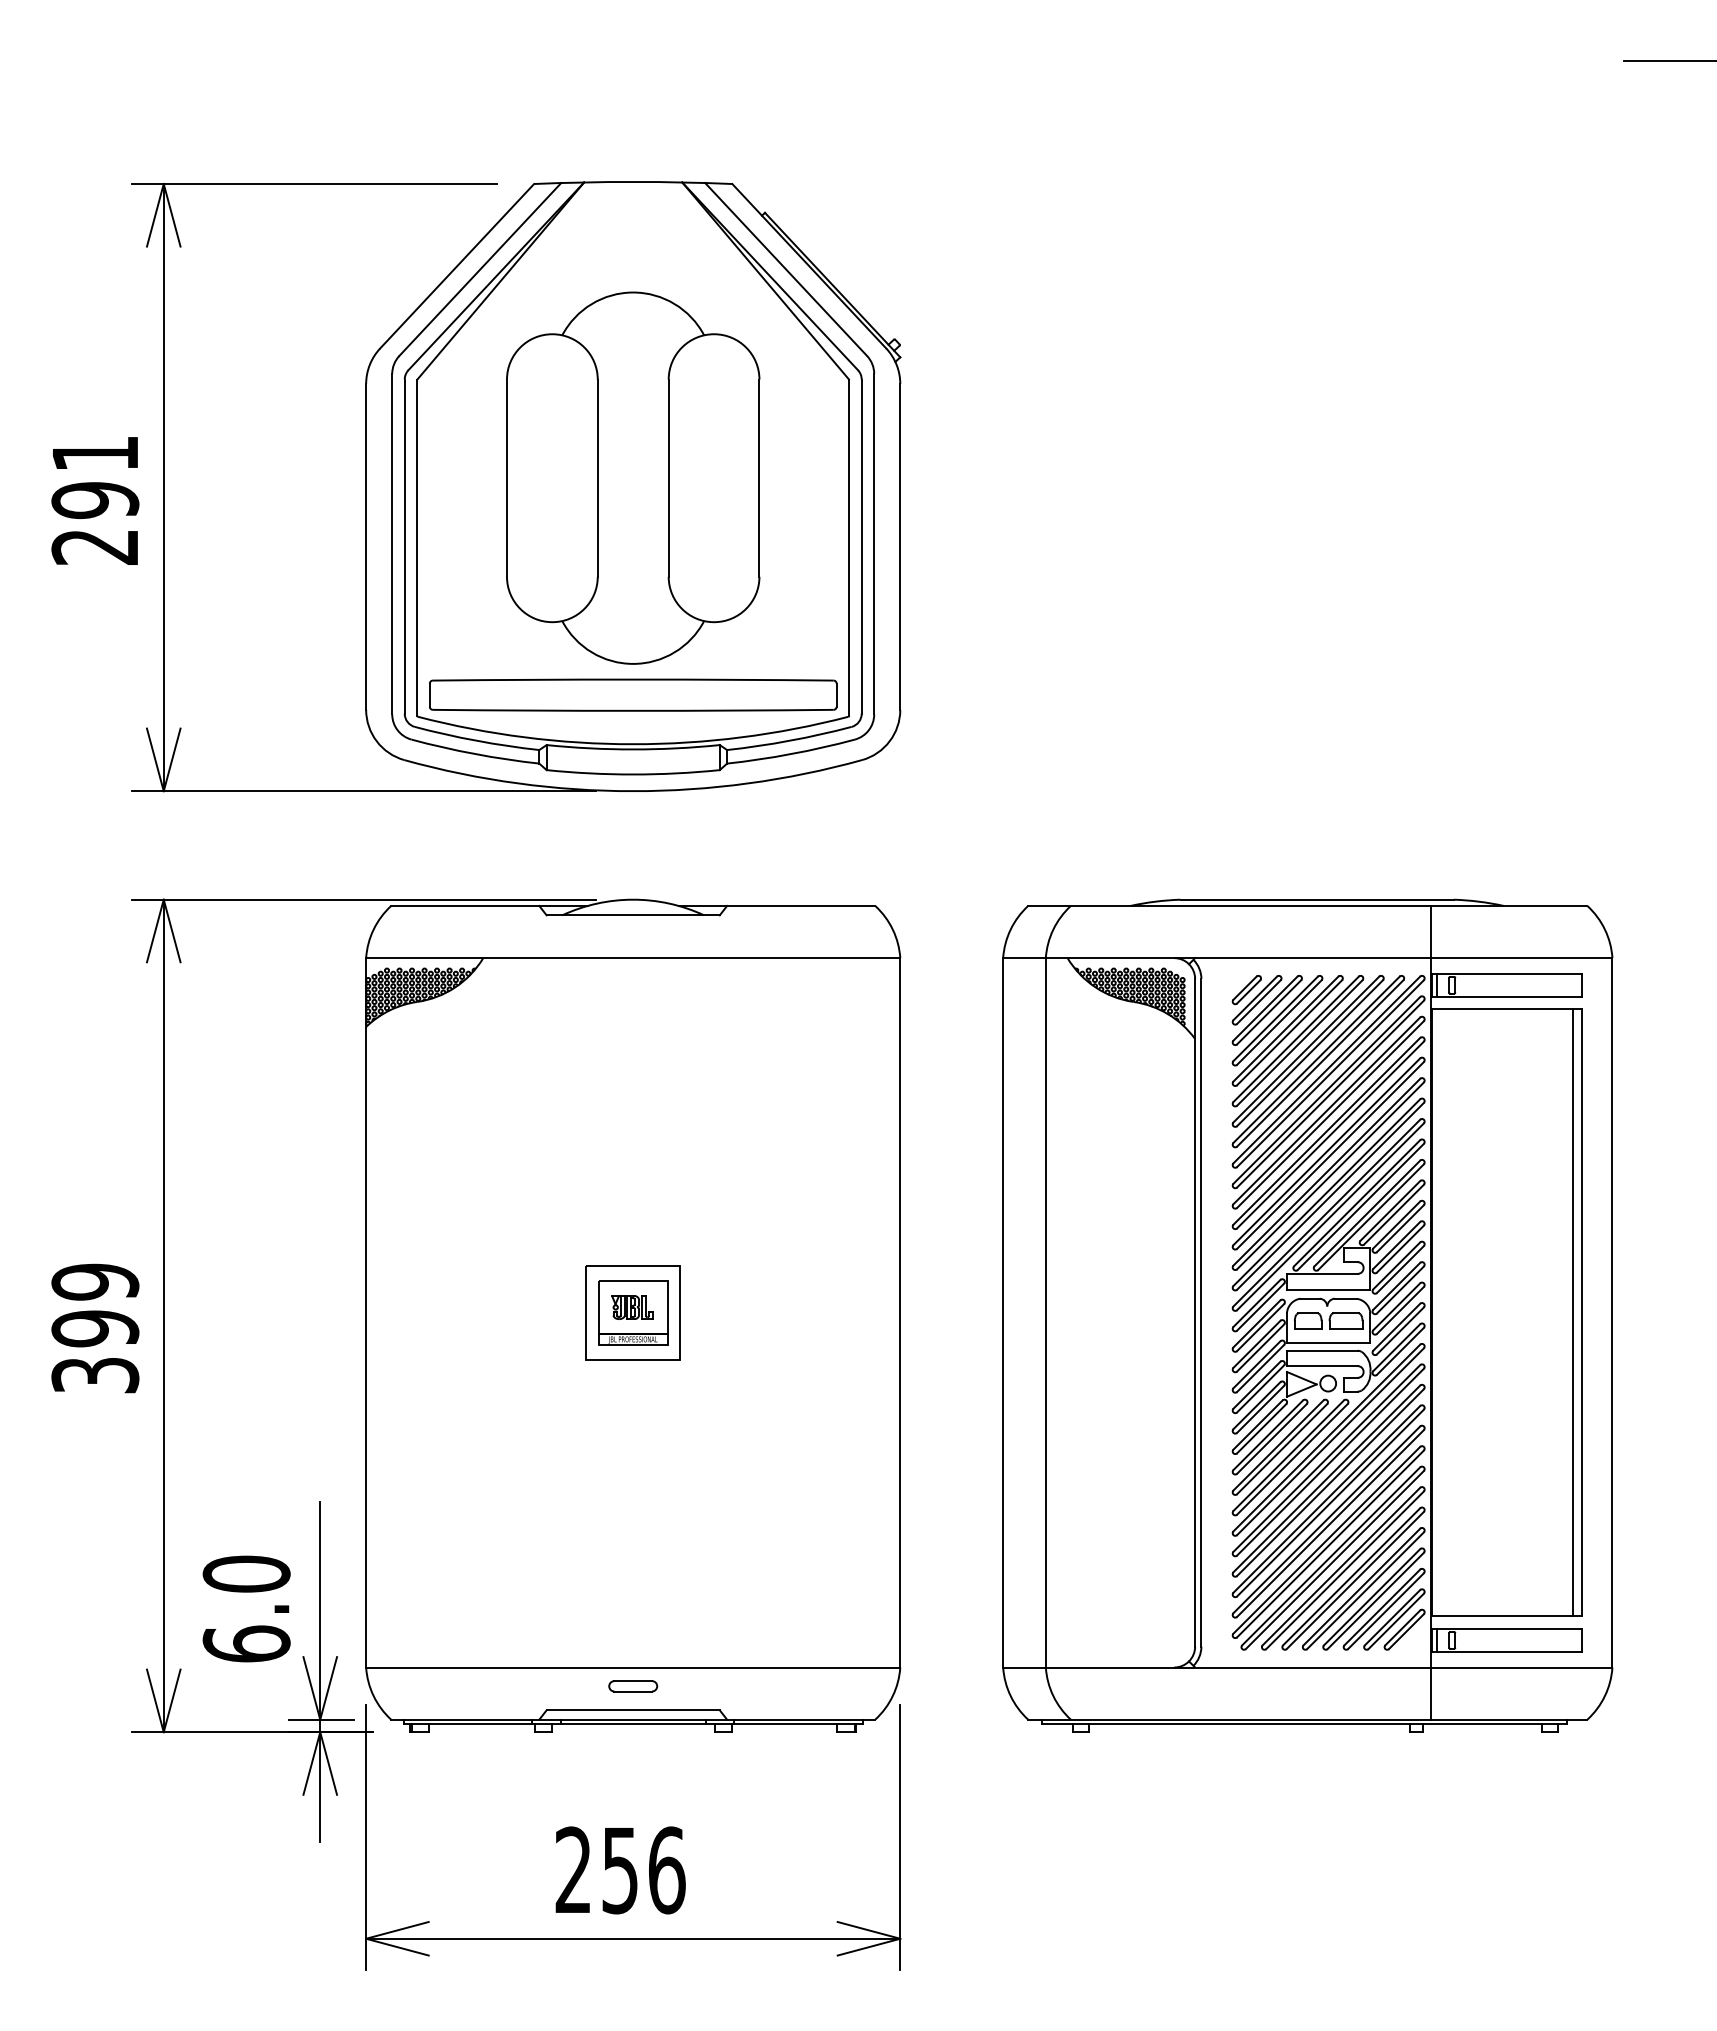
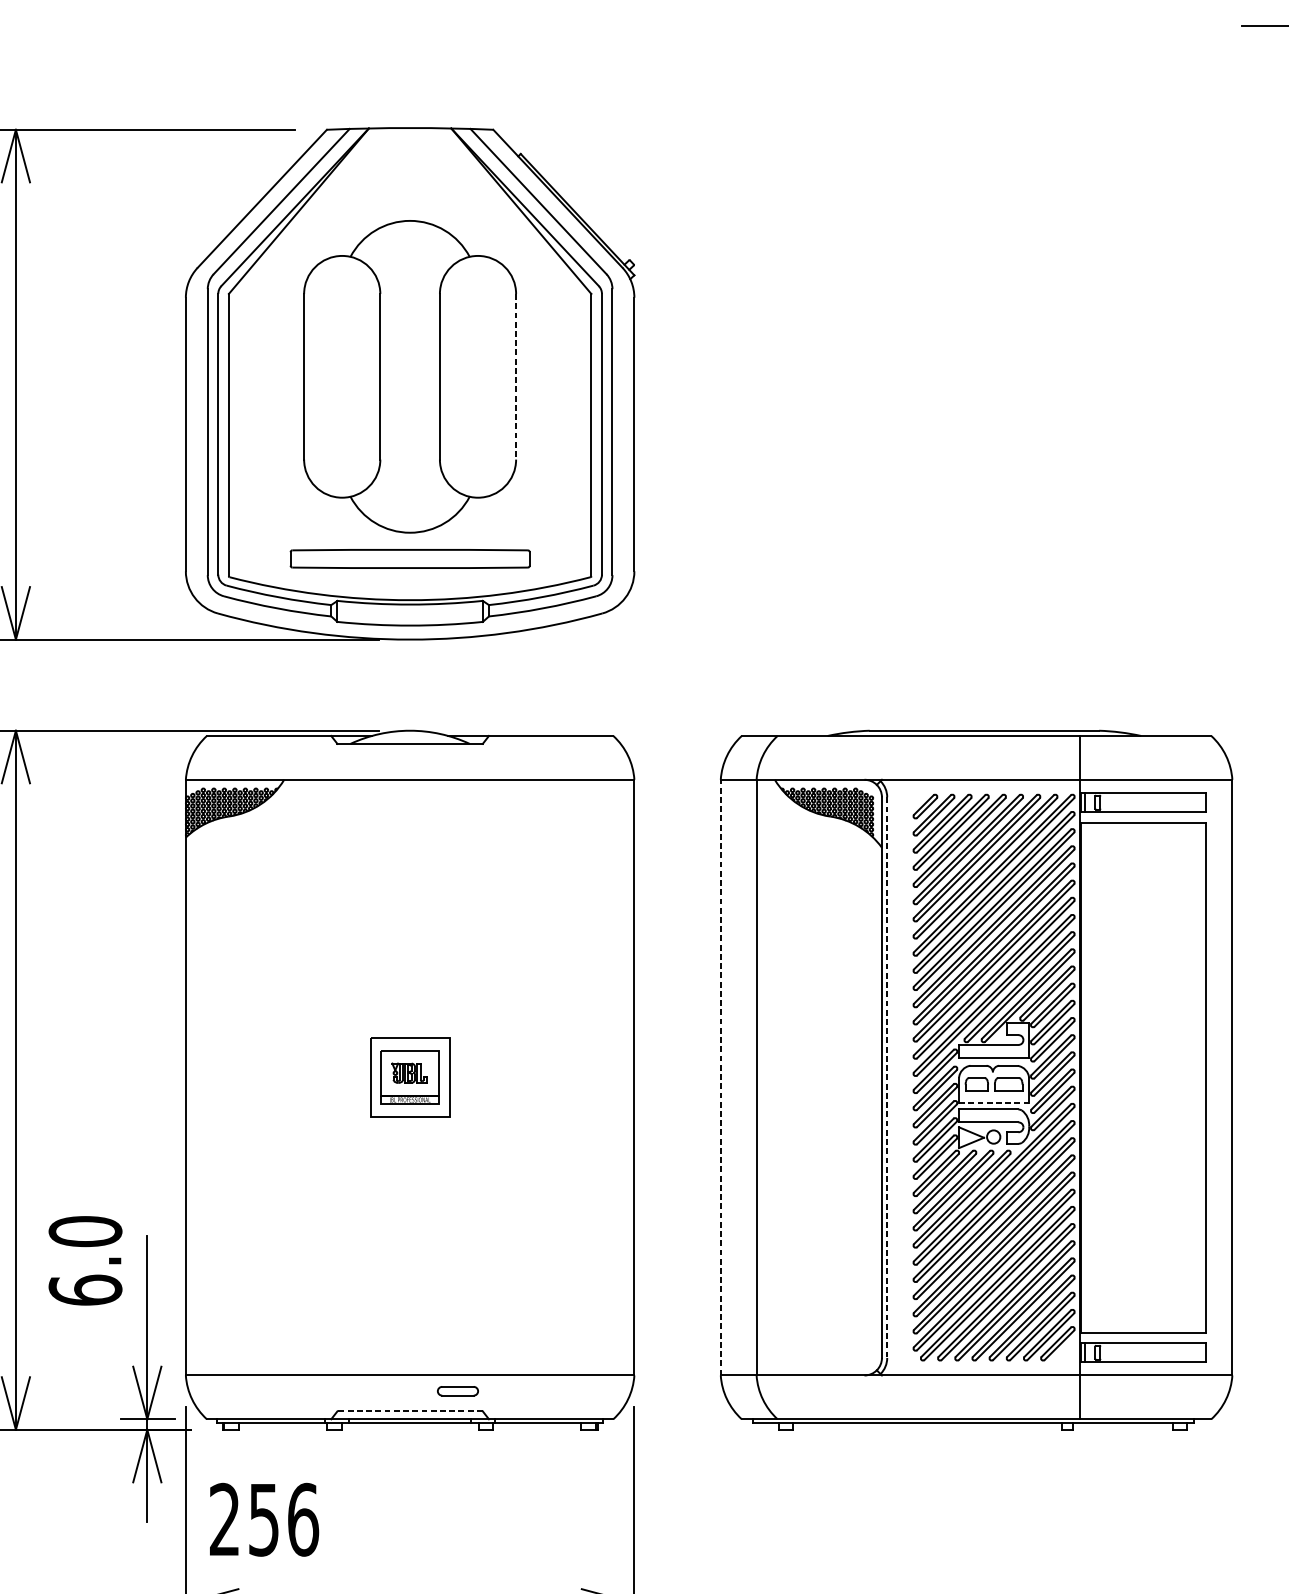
line: (759, 478) -> (516, 377), solid -> dashed
part: (633, 694) -> (410, 558), size x0.7
line: (1003, 1312) -> (721, 1077), solid -> dashed
line: (1201, 1312) -> (887, 1077), solid -> dashed
line: (1573, 1312) -> (1199, 1077), removed
line: (1328, 1342) -> (993, 1102), solid -> dashed
text: (246, 1608) -> (85, 1260), moved
part: (633, 1686) -> (458, 1391), moved
line: (633, 1710) -> (410, 1411), solid -> dashed
text: (620, 1870) -> (264, 1519), moved

